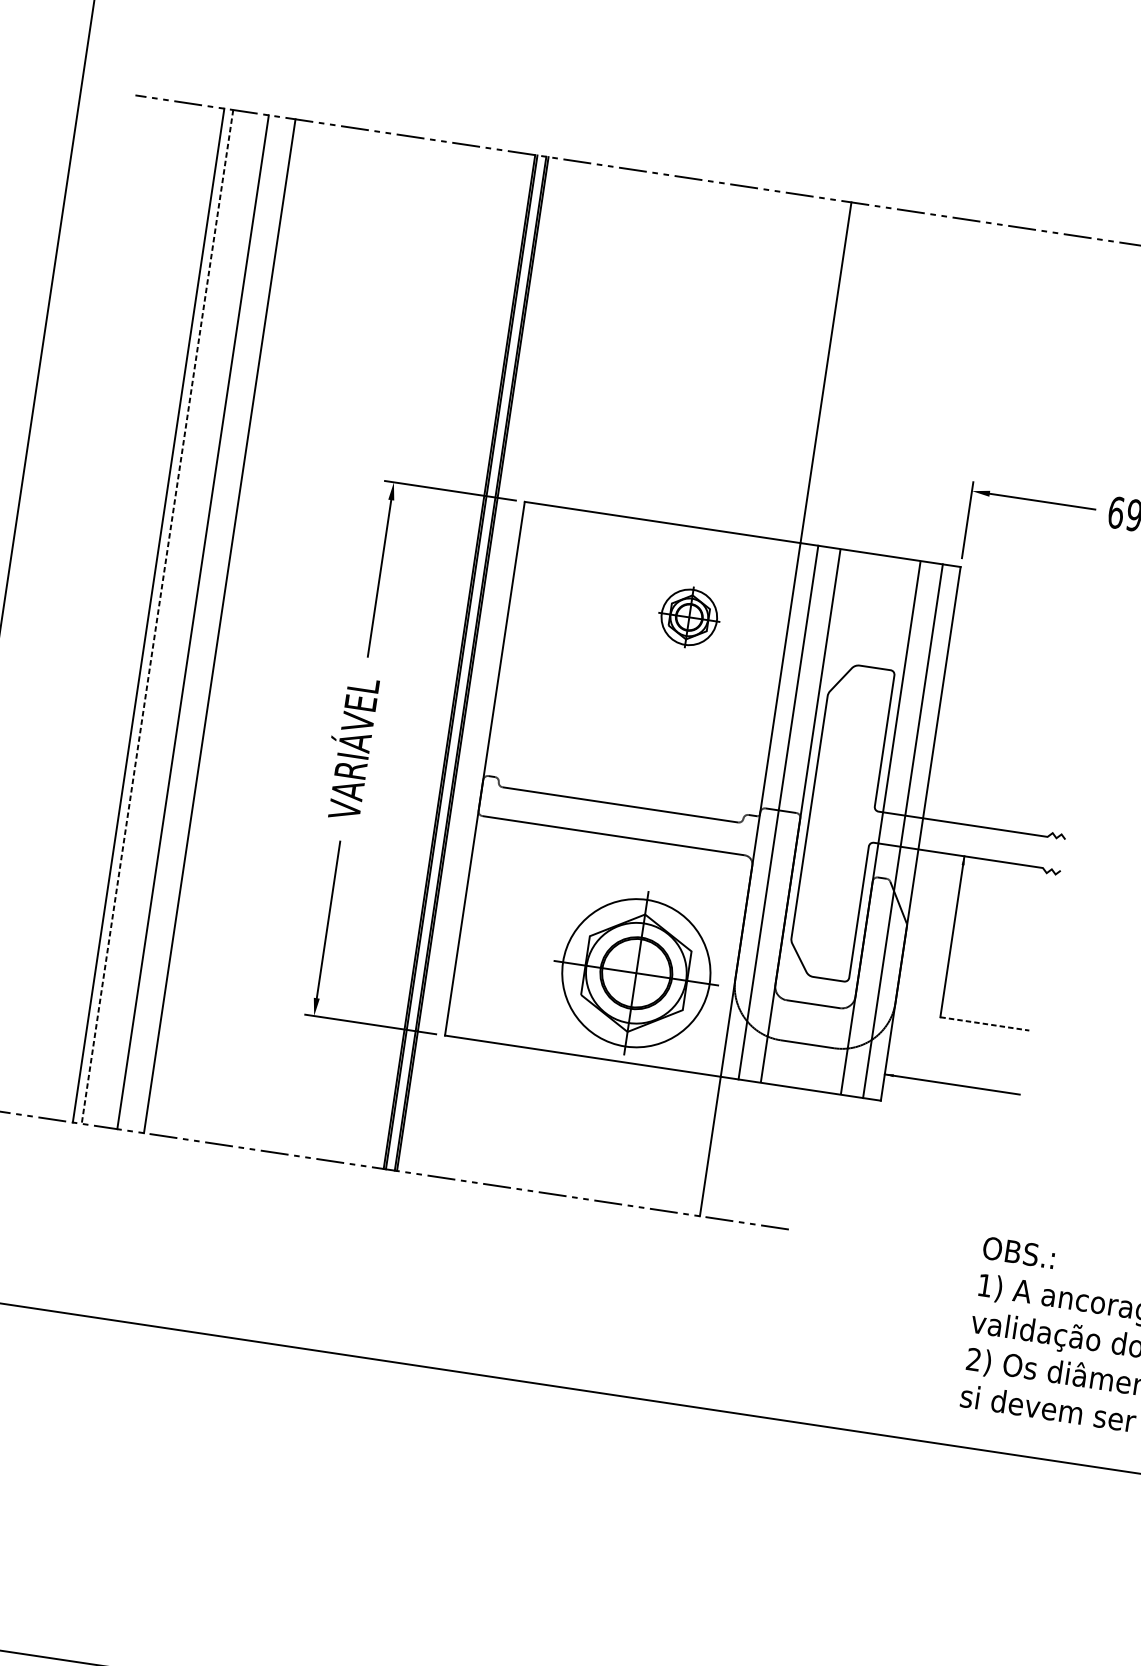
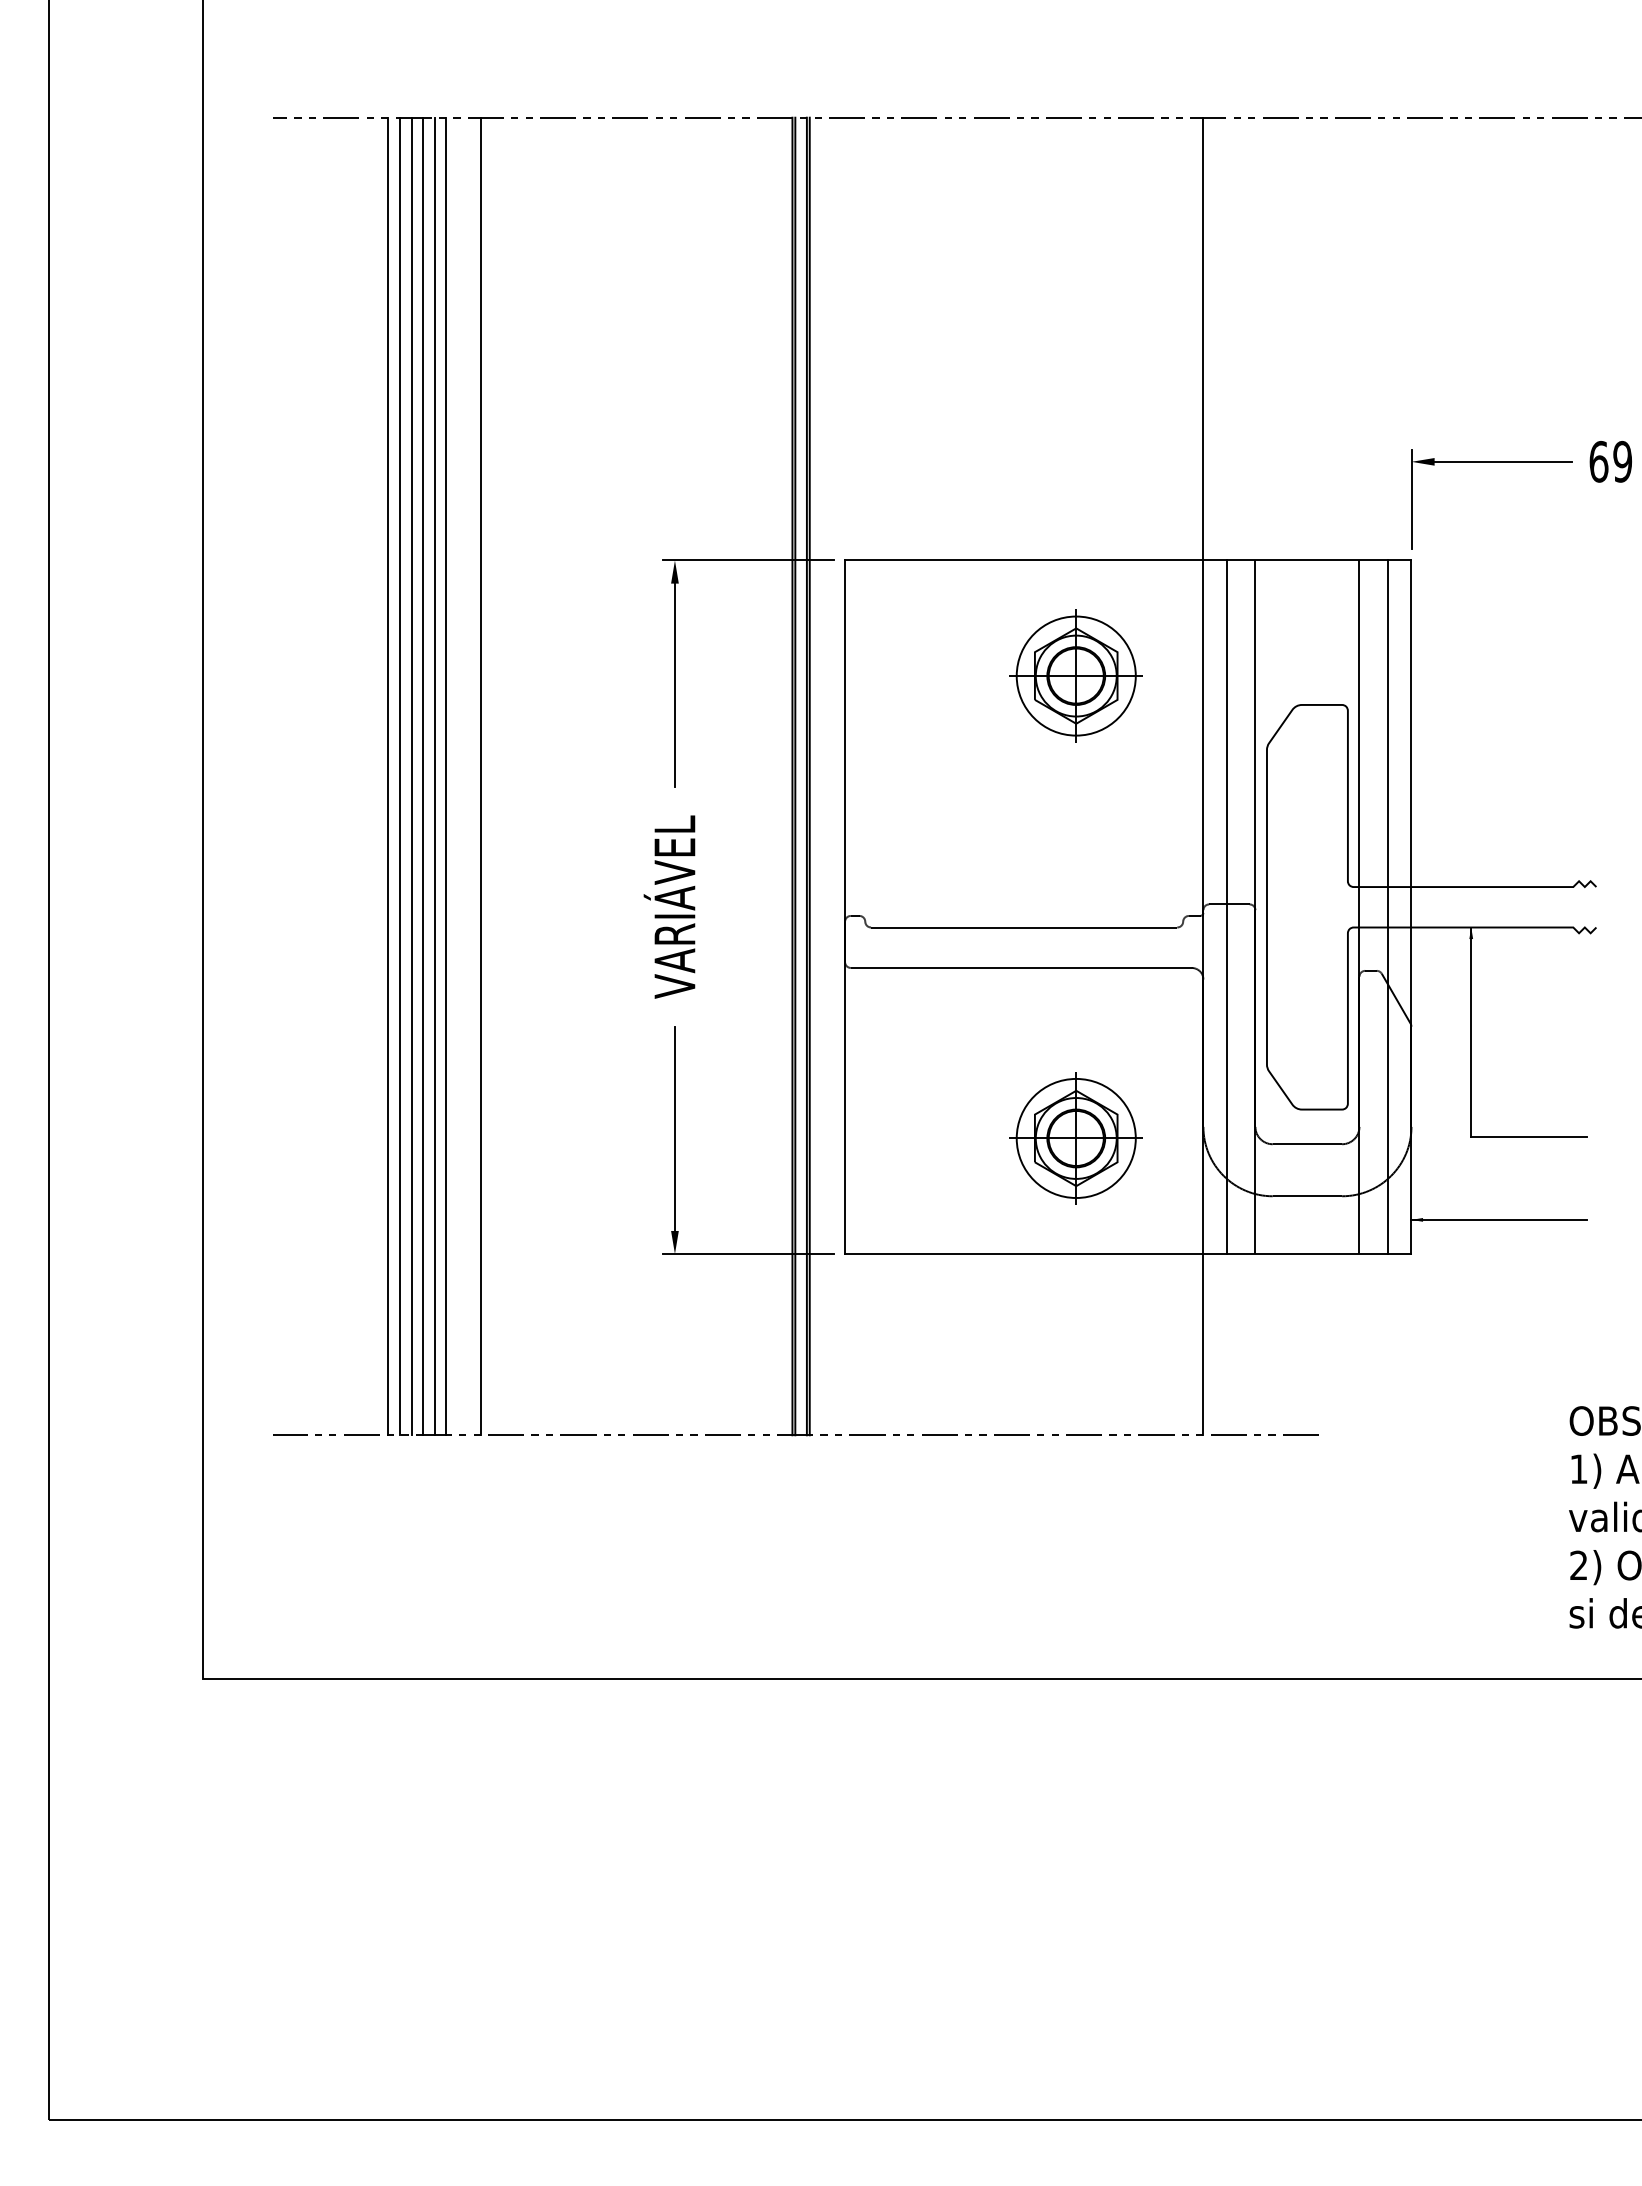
line: (157, 616) -> (399, 776), dashed -> solid
part: (688, 616) -> (1075, 675), size x1.67
line: (166, 618) -> (411, 776), added
line: (175, 619) -> (423, 776), added
line: (184, 620) -> (434, 776), added
part: (635, 973) -> (1075, 1138), size x0.62
line: (985, 1023) -> (1529, 1136), dashed -> solid

